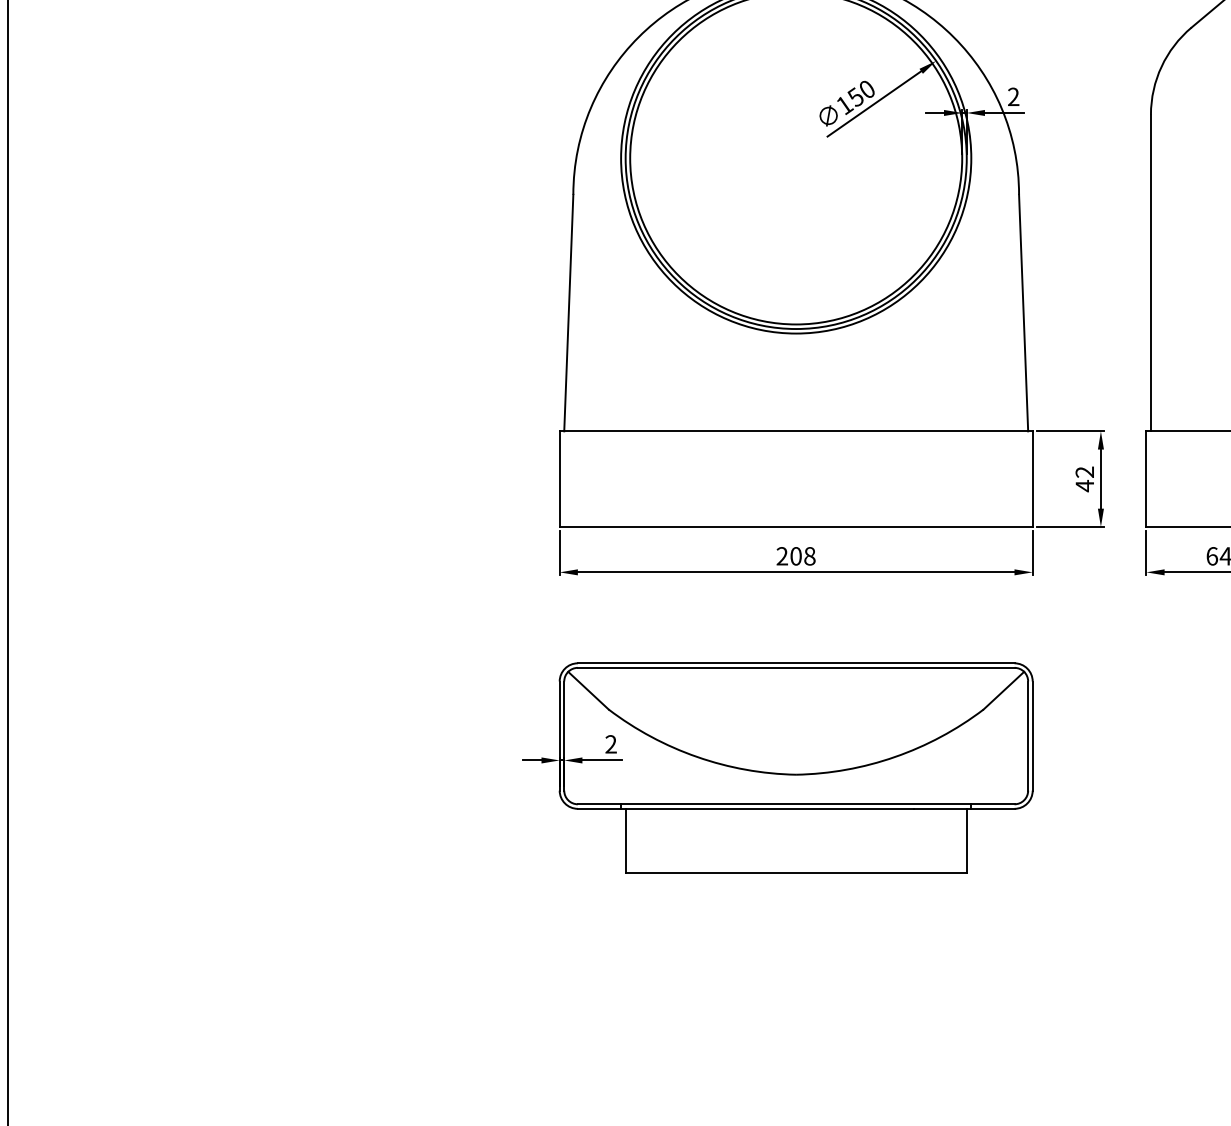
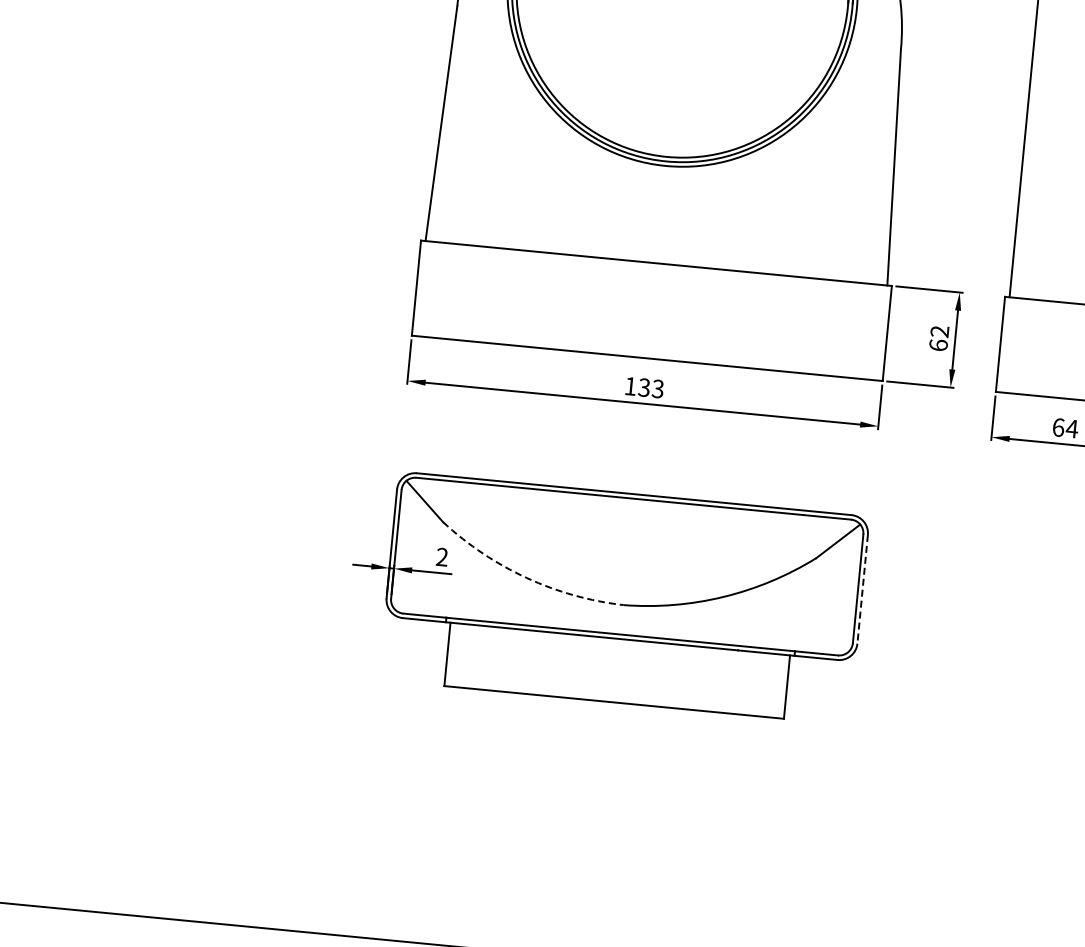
text: (1084, 485) -> (938, 344), 42 -> 62
text: (795, 556) -> (643, 387), 208 -> 133
line: (1032, 736) -> (862, 589), solid -> dashed
arc: (697, 757) -> (526, 578), solid -> dashed

